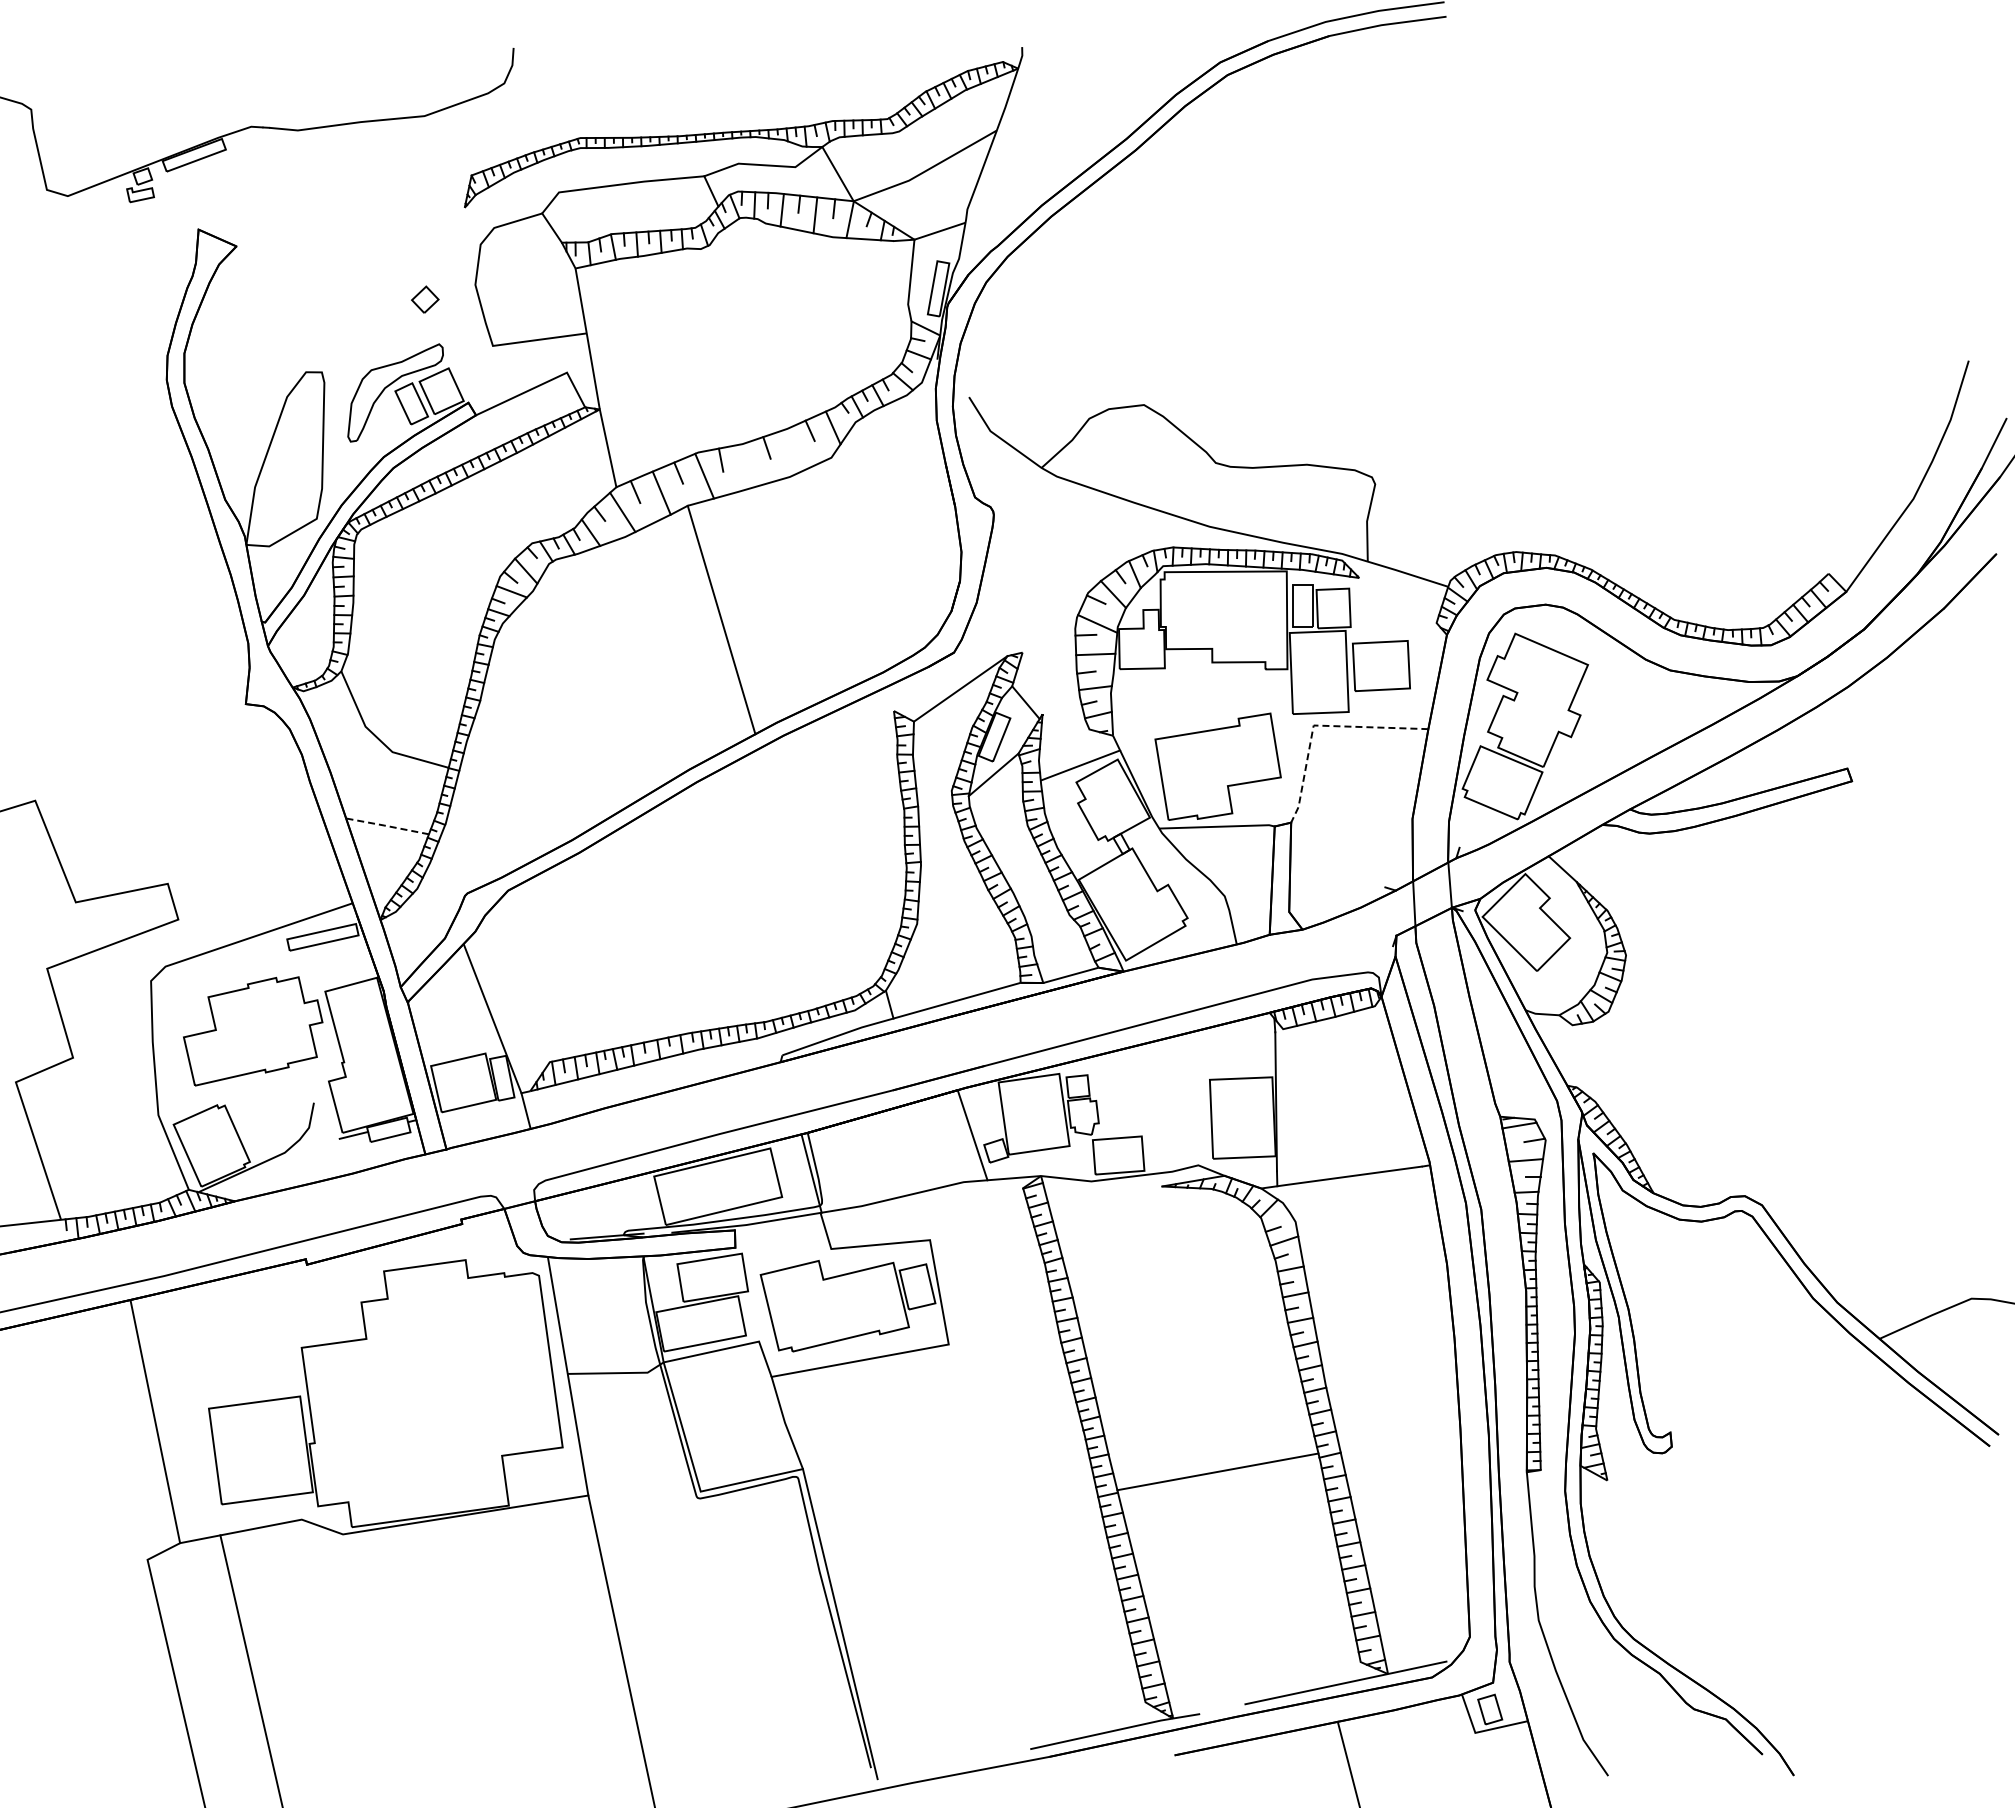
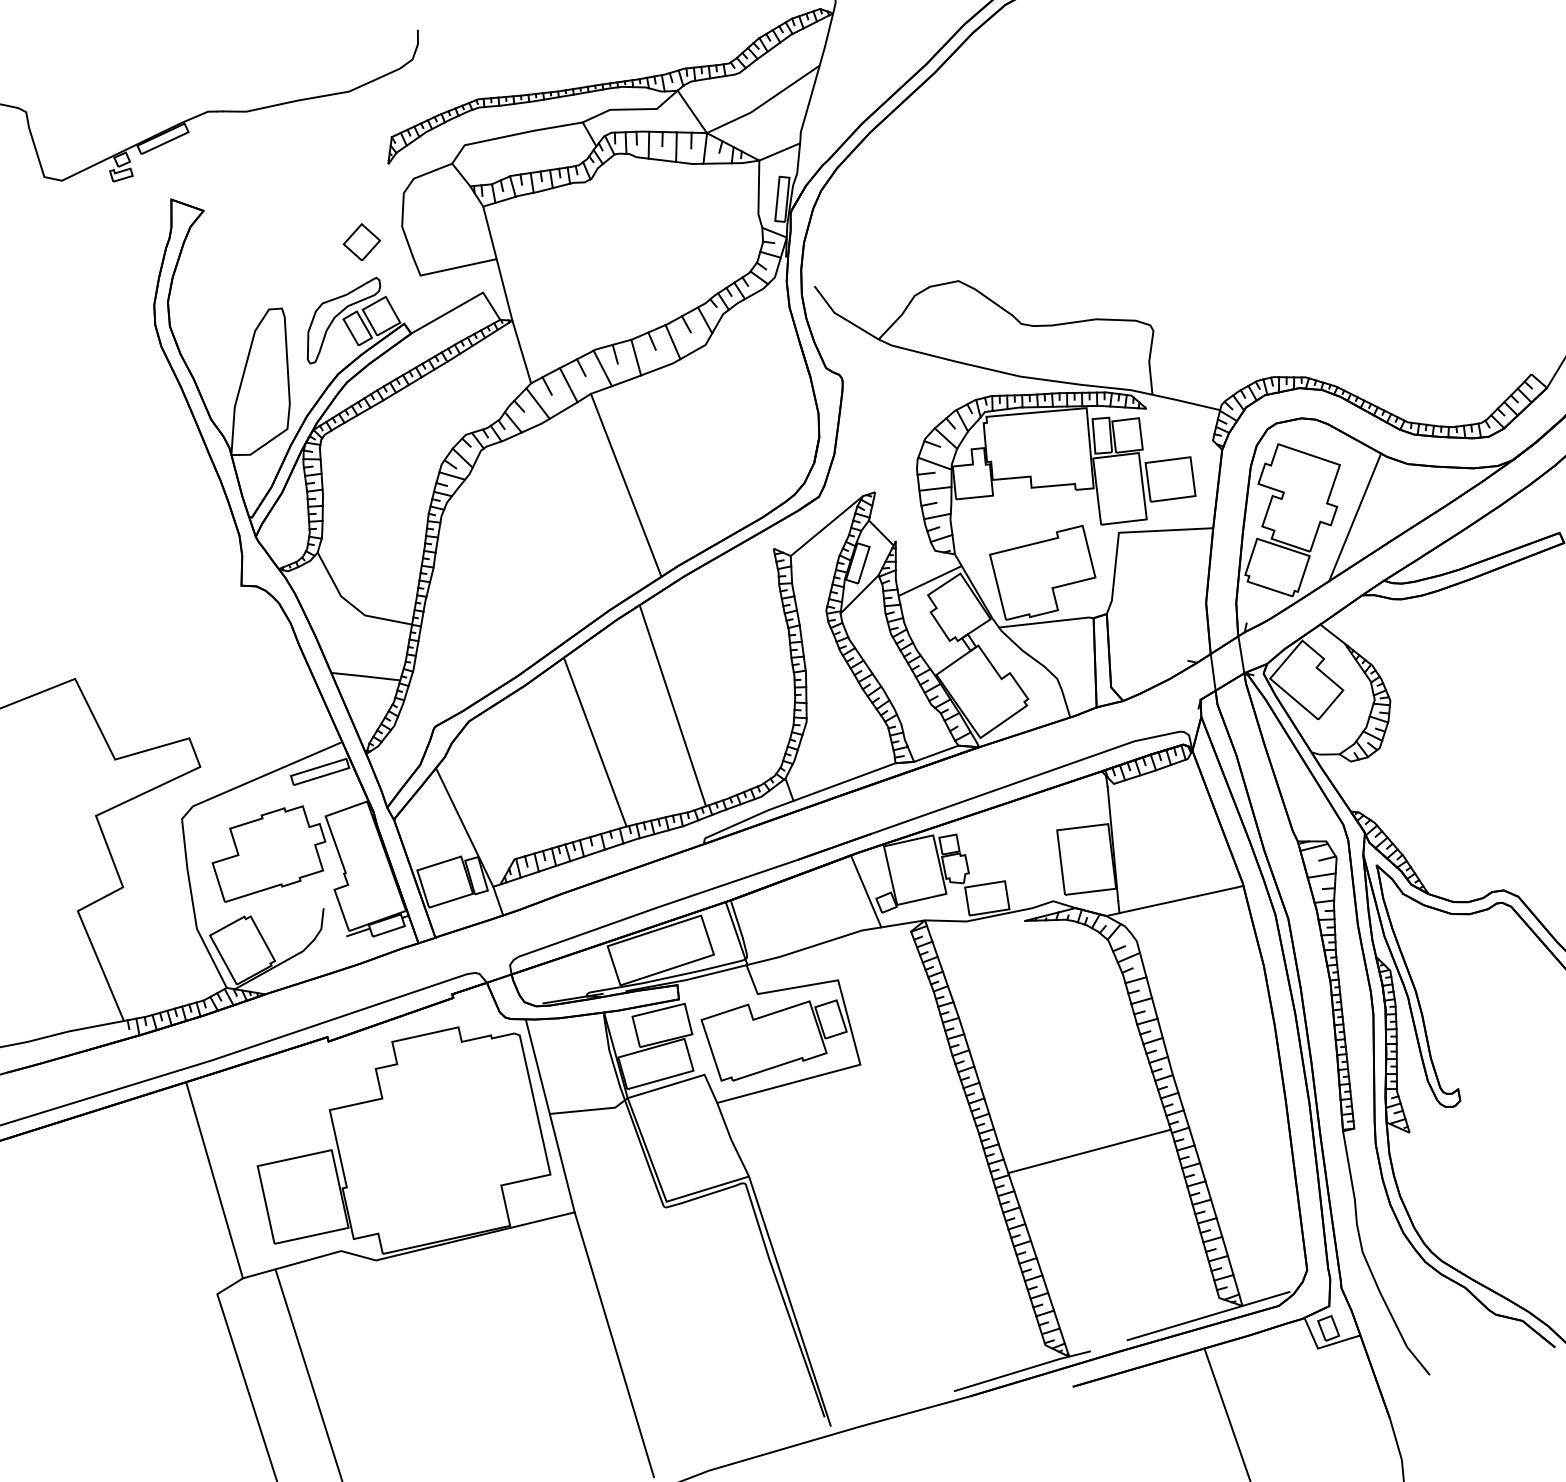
part: (425, 299) -> (362, 241), size x1.67
line: (791, 450) -> (672, 341), added
line: (746, 466) -> (636, 357), added
line: (1318, 725) -> (1122, 532), dashed -> solid
line: (1601, 729) -> (1355, 517), added
line: (386, 826) -> (364, 676), dashed -> solid
line: (756, 891) -> (672, 705), added
line: (658, 927) -> (594, 741), added

